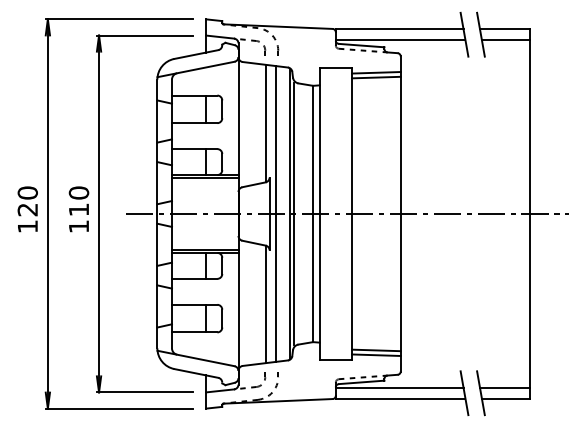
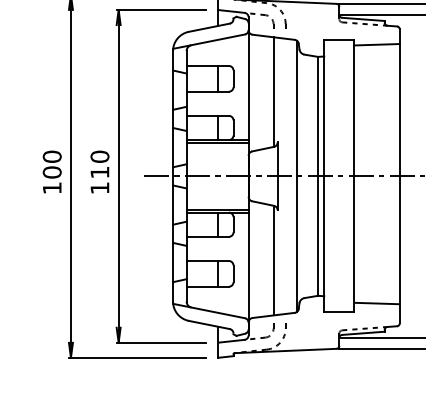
line: (376, 77) -> (377, 49), removed
text: (27, 209) -> (51, 172), 120 -> 100
line: (276, 213) -> (284, 175), removed
line: (293, 213) -> (299, 175), removed
line: (376, 354) -> (377, 307), removed

